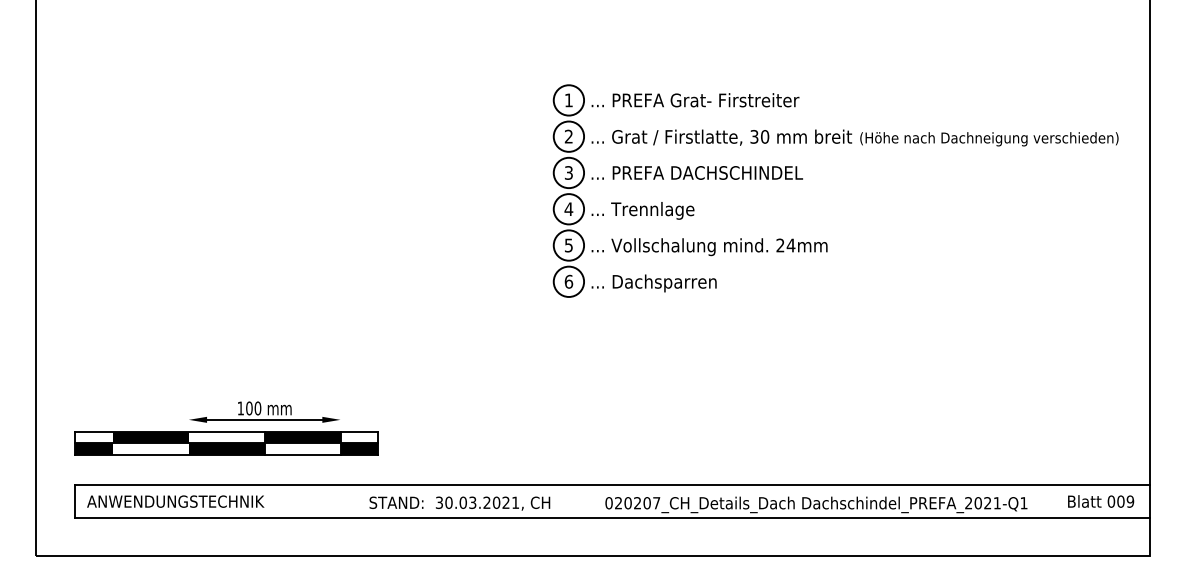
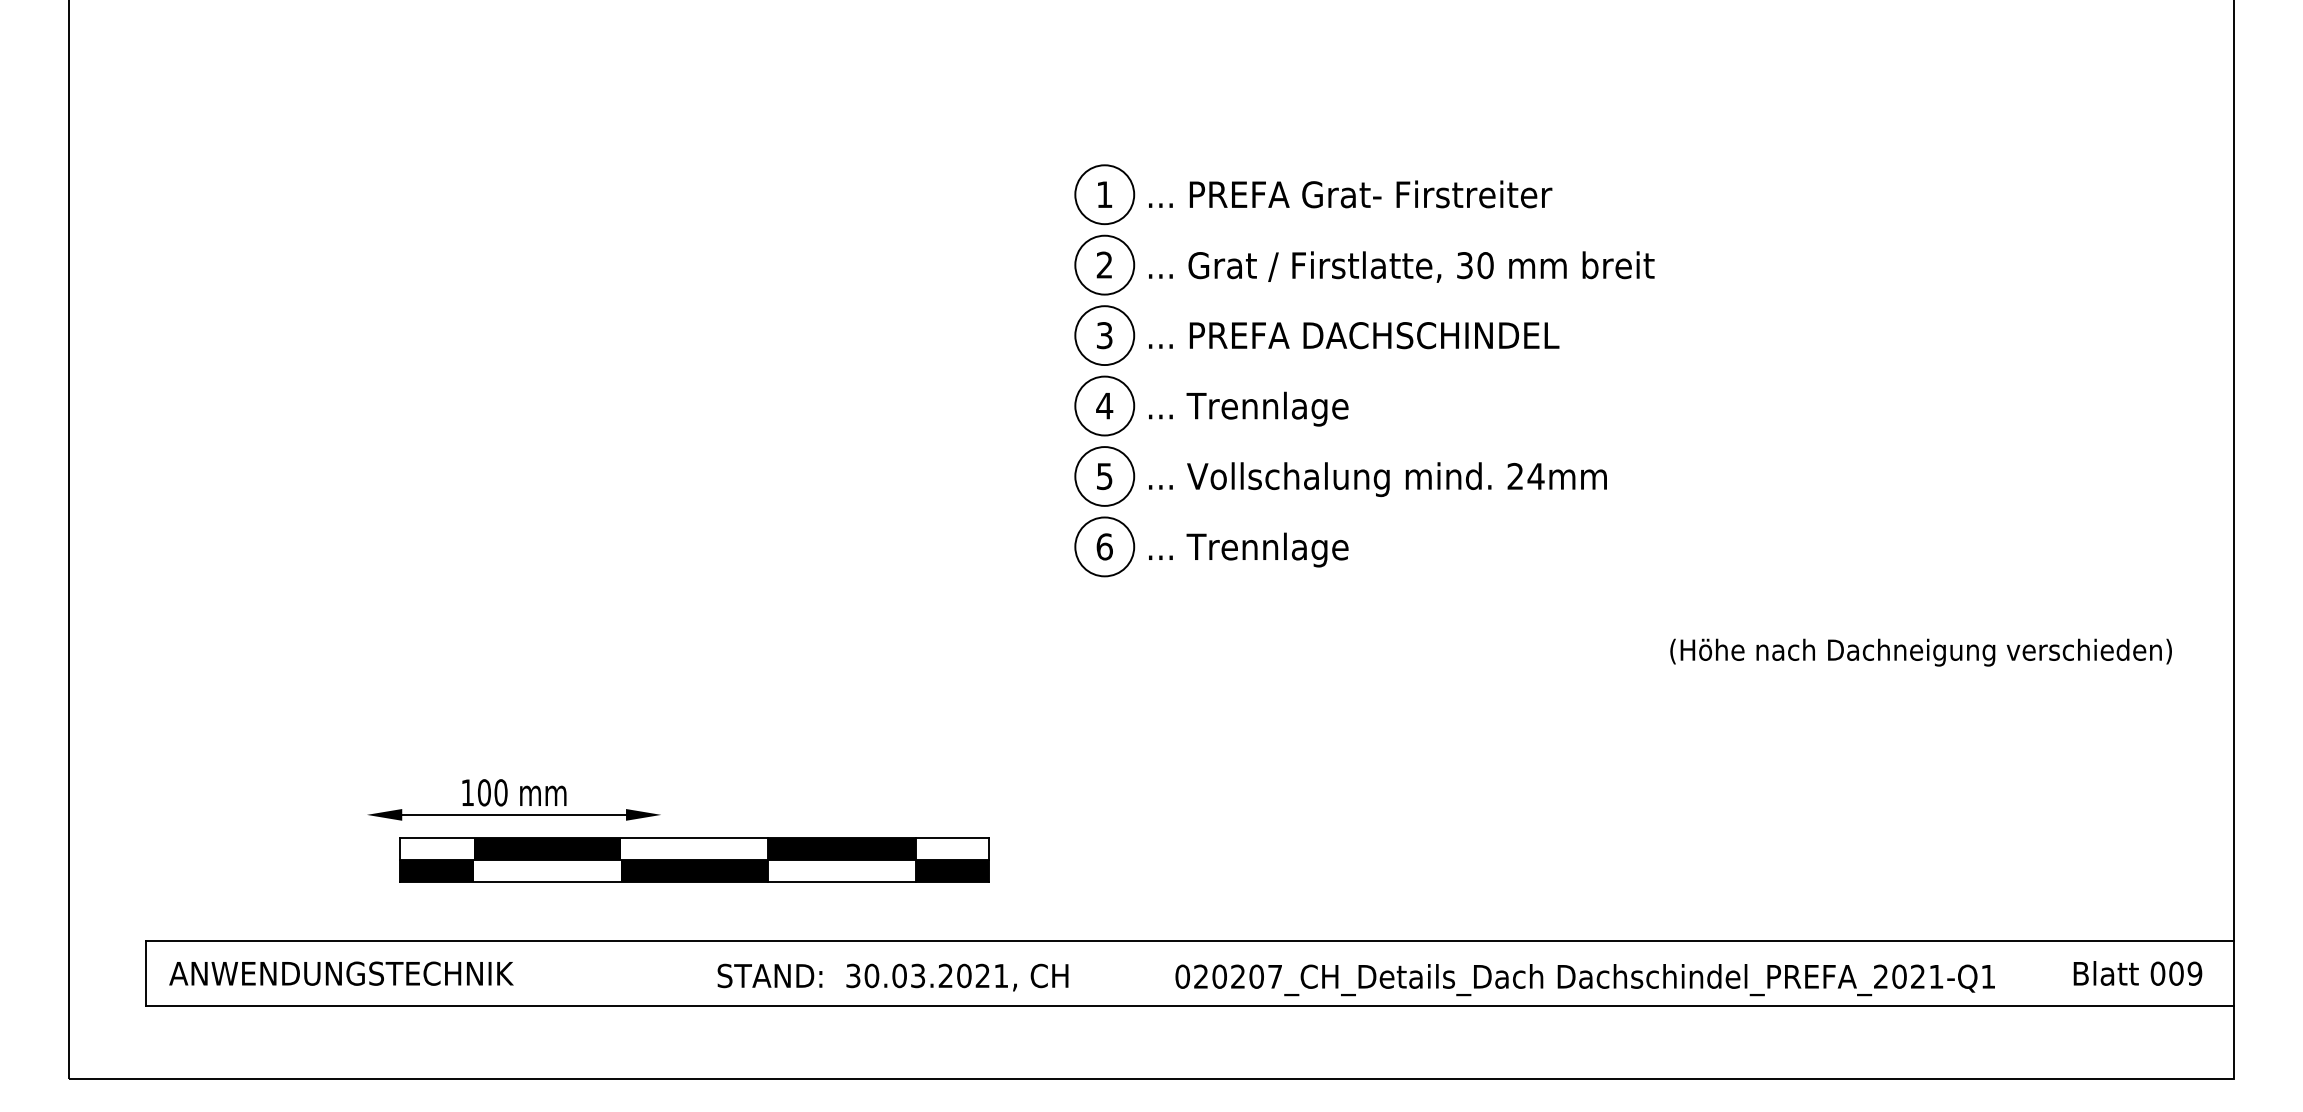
text: (989, 139) -> (1921, 653), moved
text: (663, 283) -> (1288, 550), ... Dachsparren -> ... Trennlage
part: (226, 443) -> (694, 860), moved

